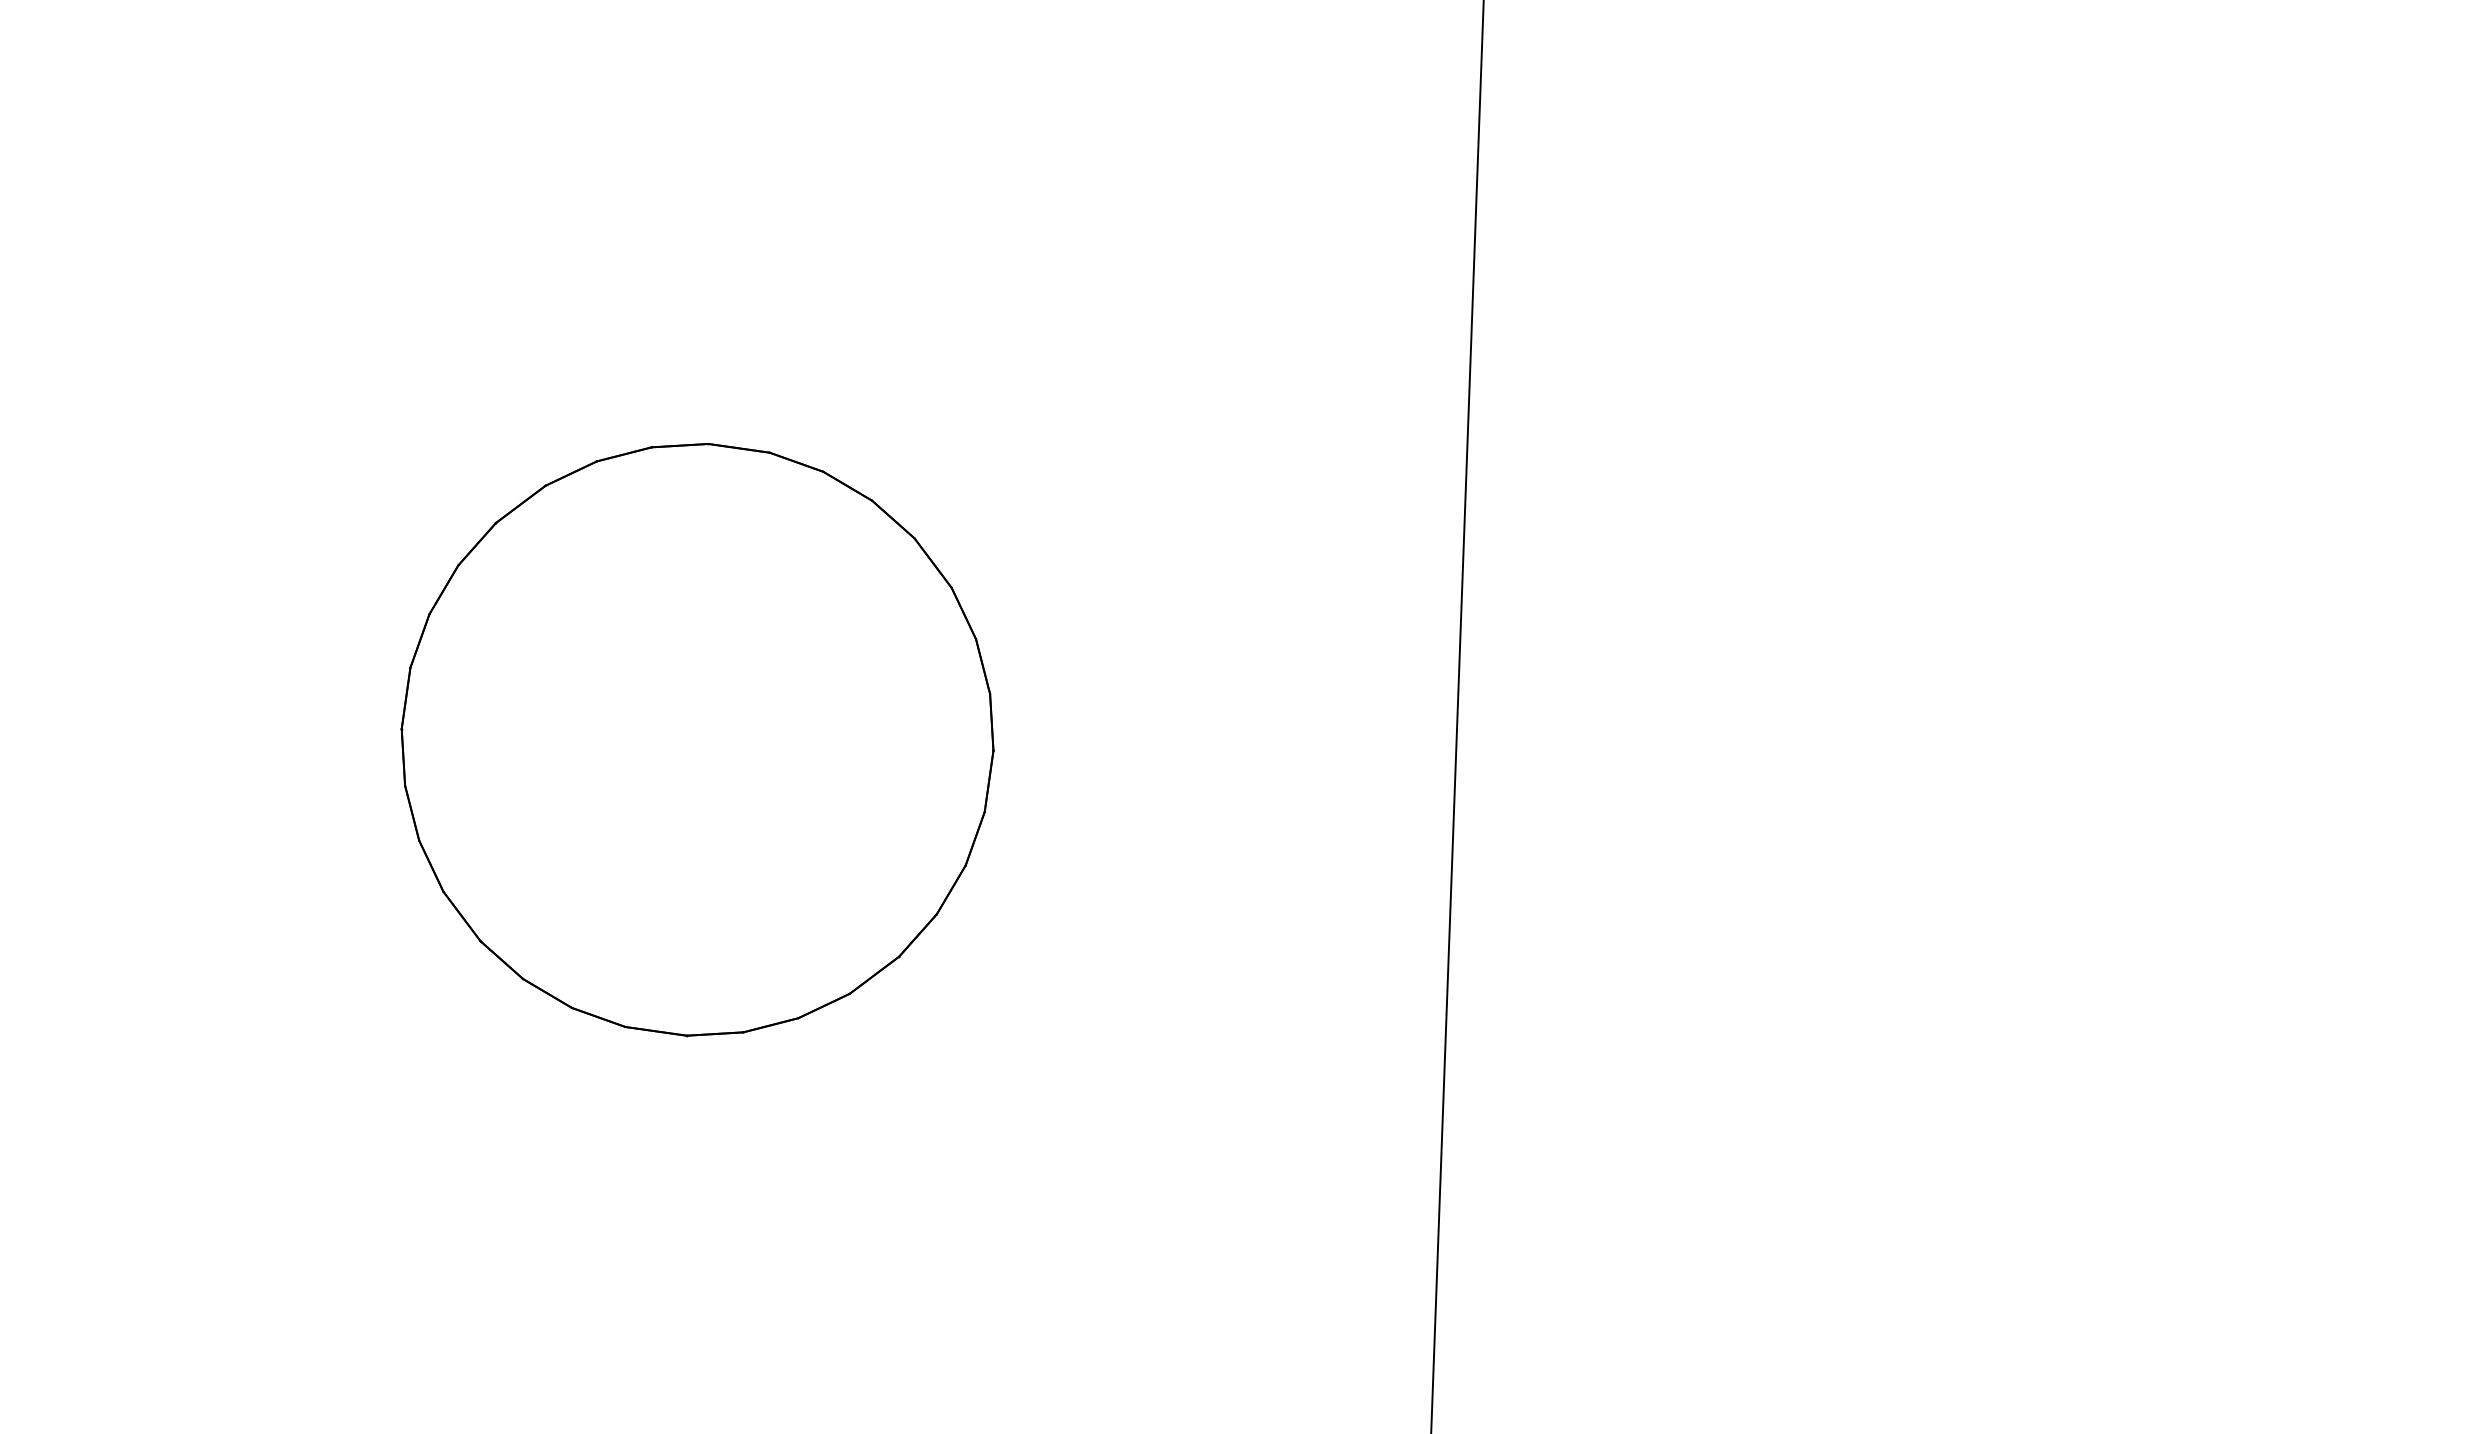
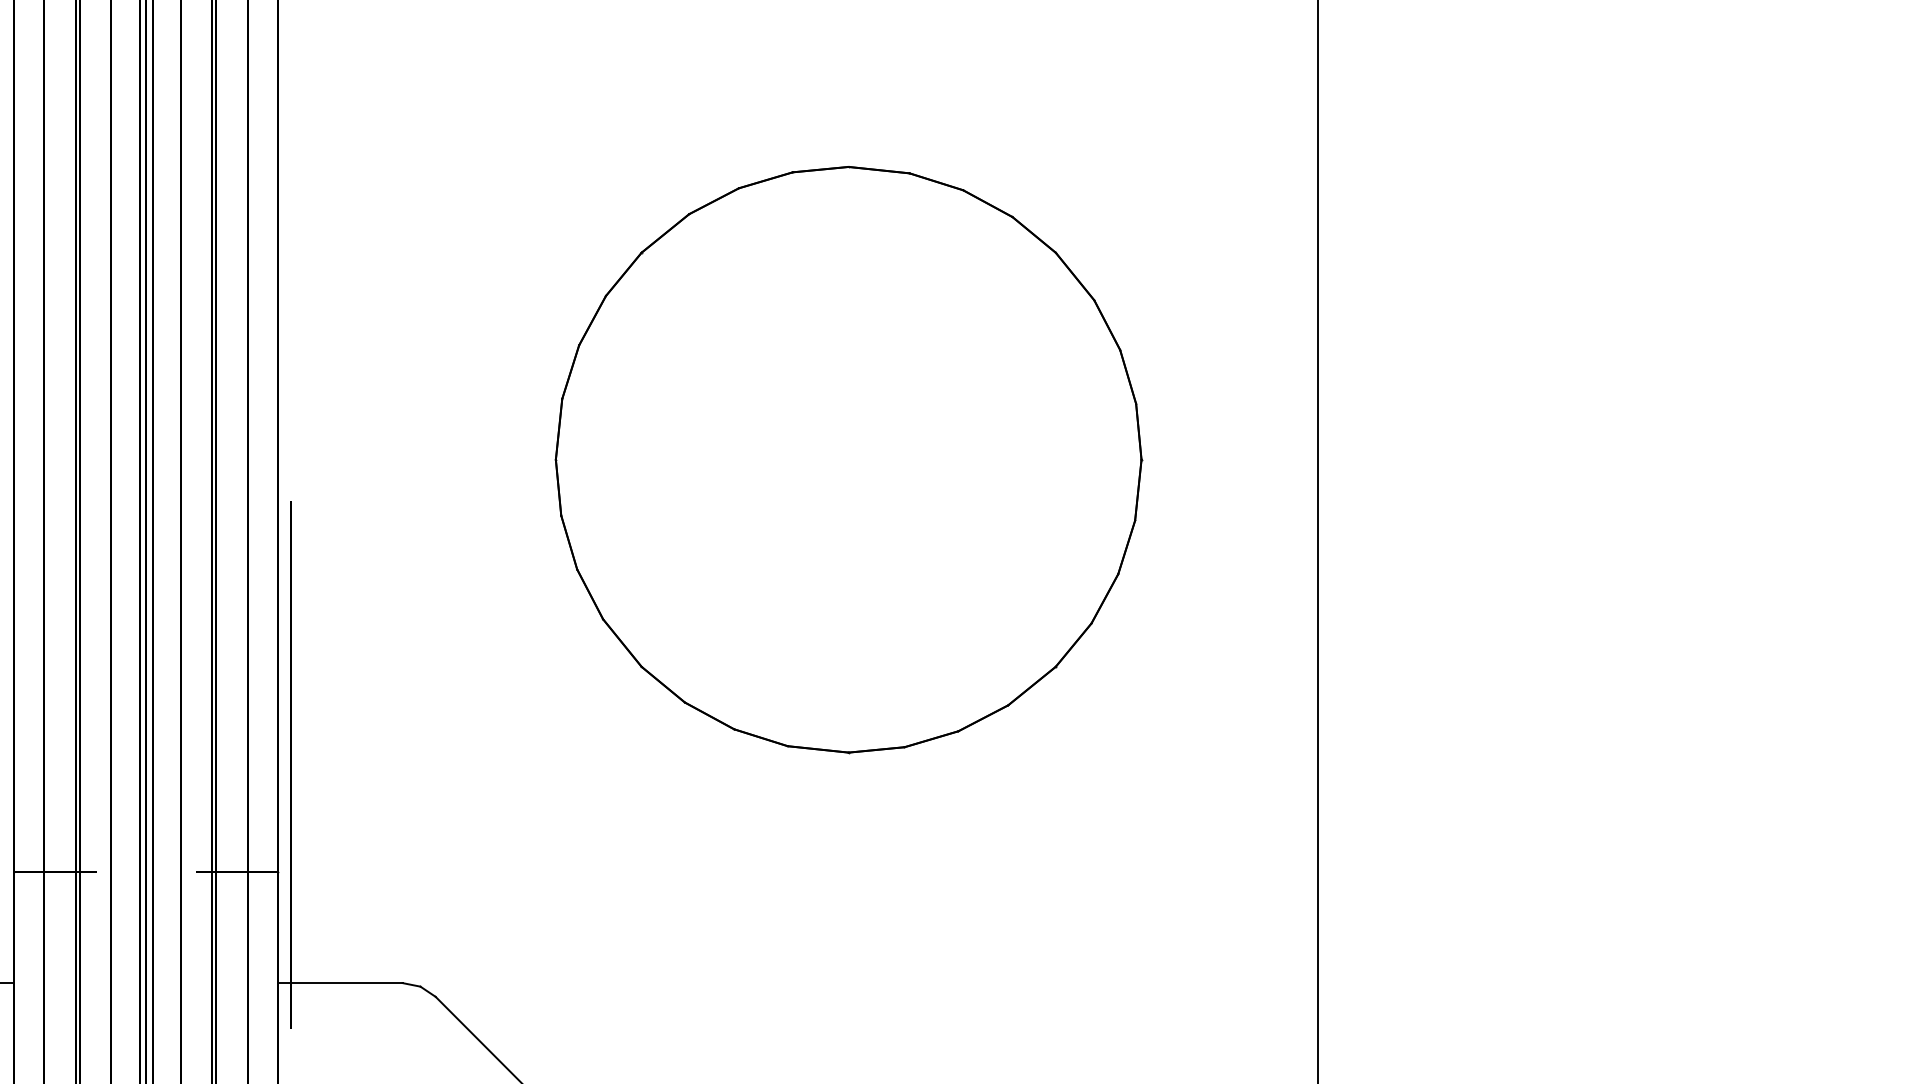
part: (698, 740) -> (849, 460), size x1.6

